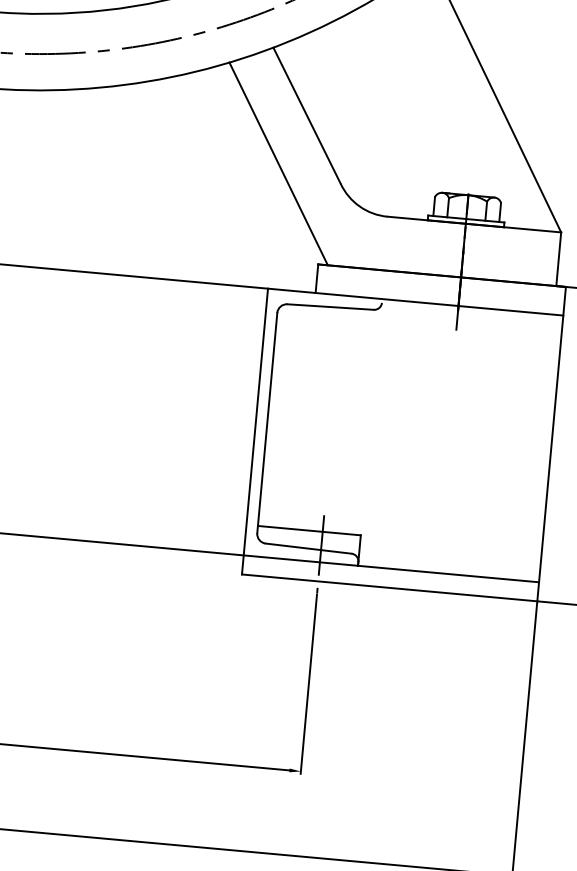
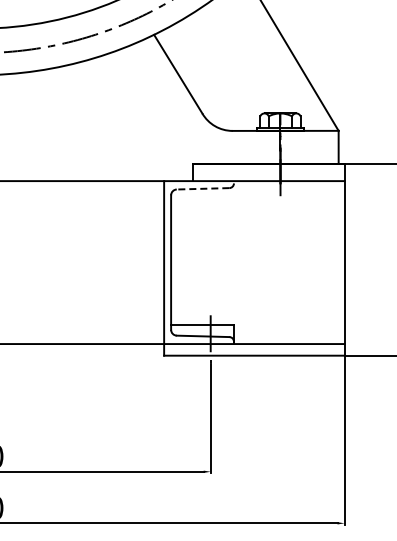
line: (278, 163) -> (163, 104), removed
line: (329, 306) -> (202, 188), solid -> dashed

